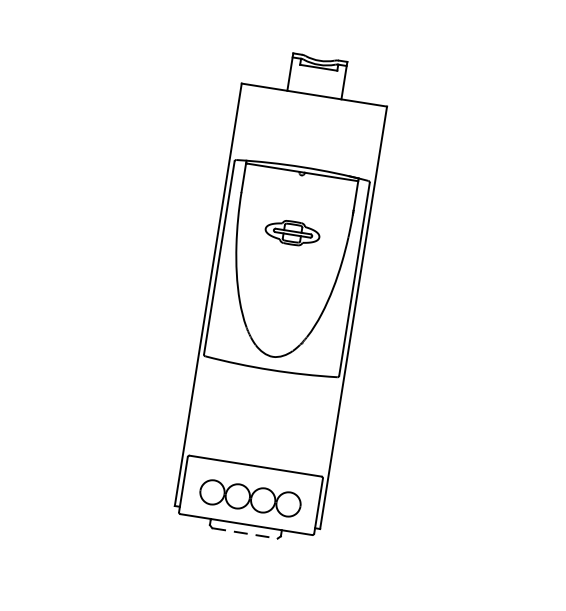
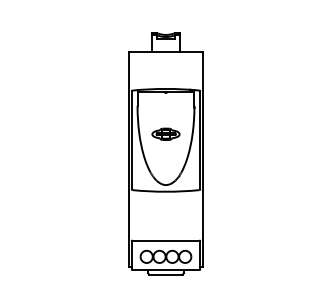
part: (291, 231) -> (165, 133), moved
line: (246, 533) -> (166, 274), dashed -> solid

